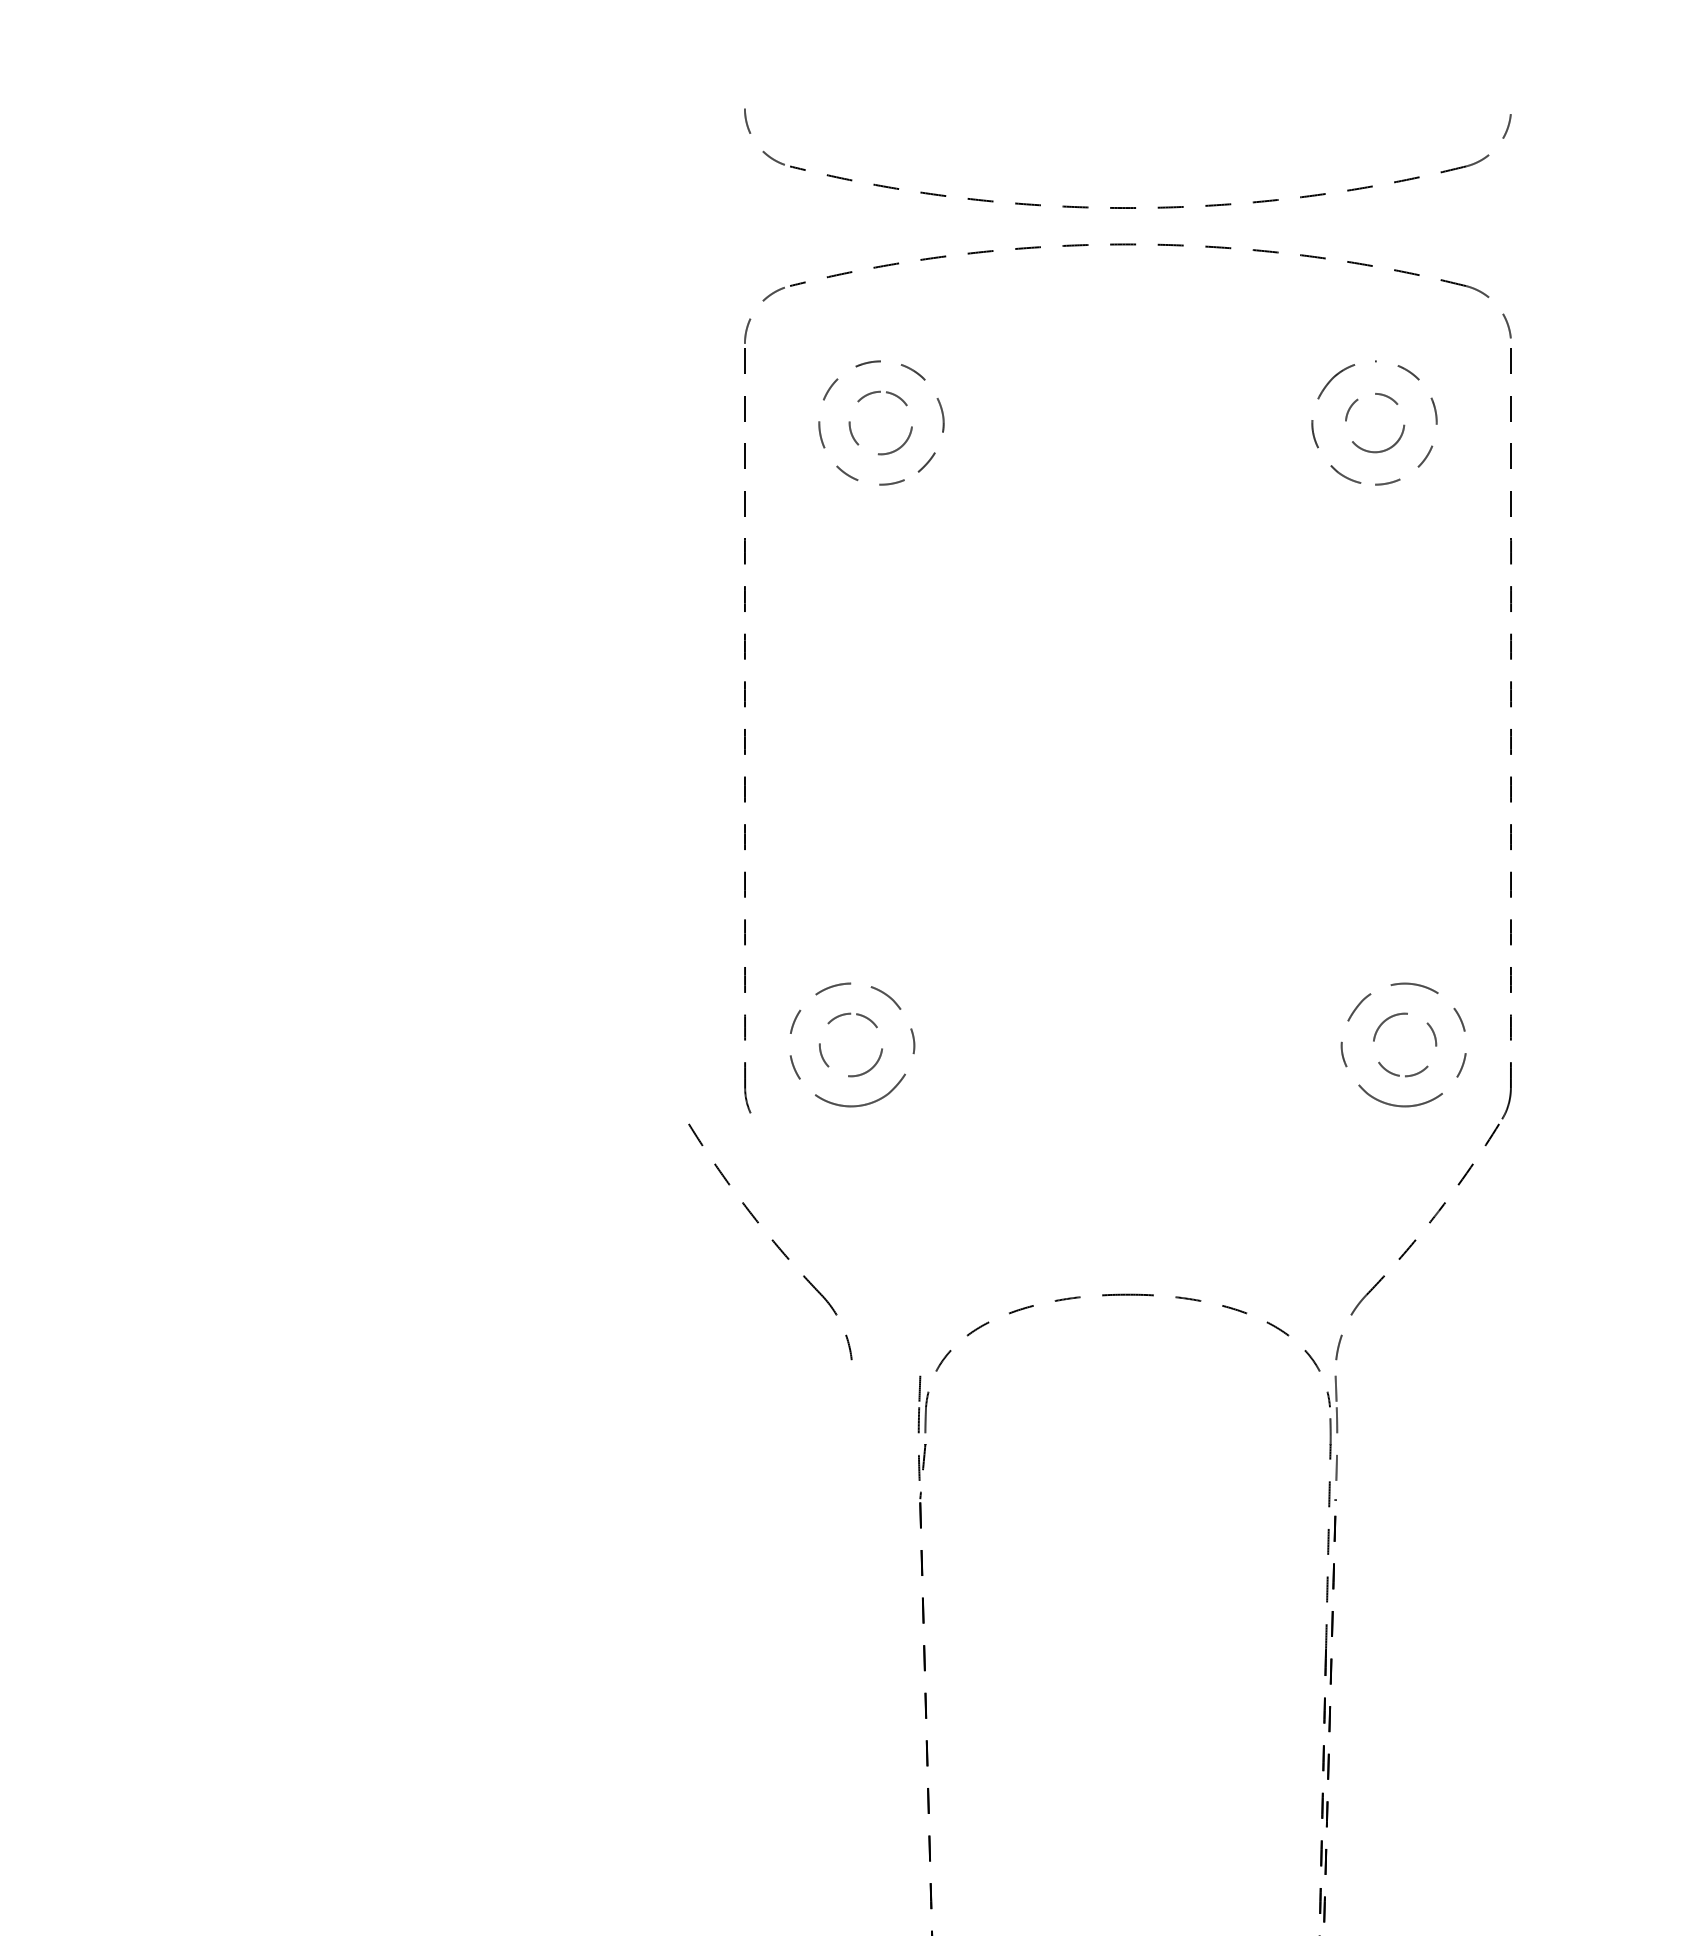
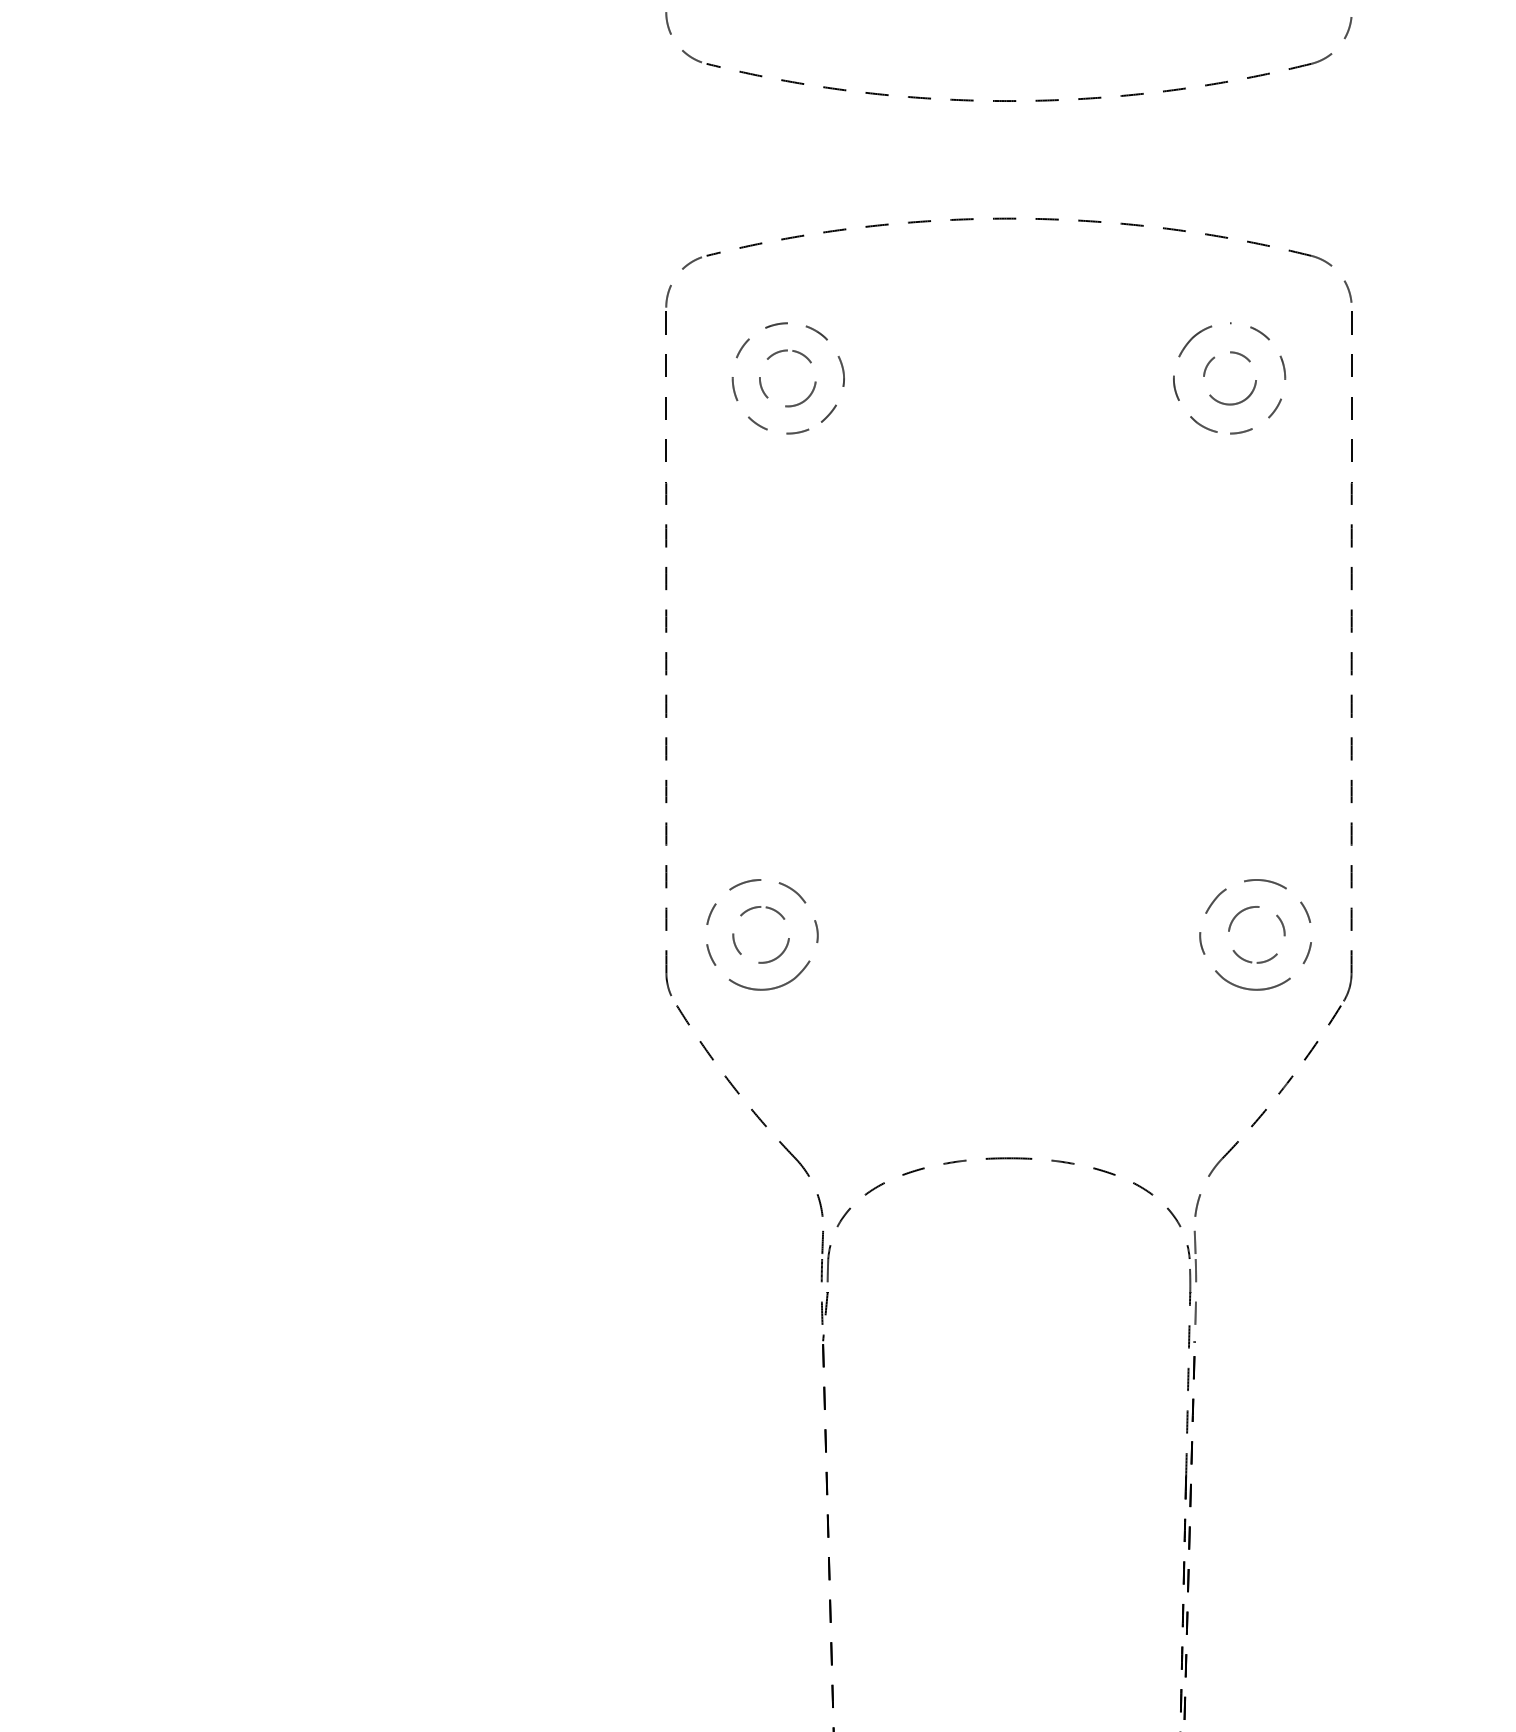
part: (1127, 207) -> (1008, 100), moved
part: (770, 1241) -> (749, 1110), moved

